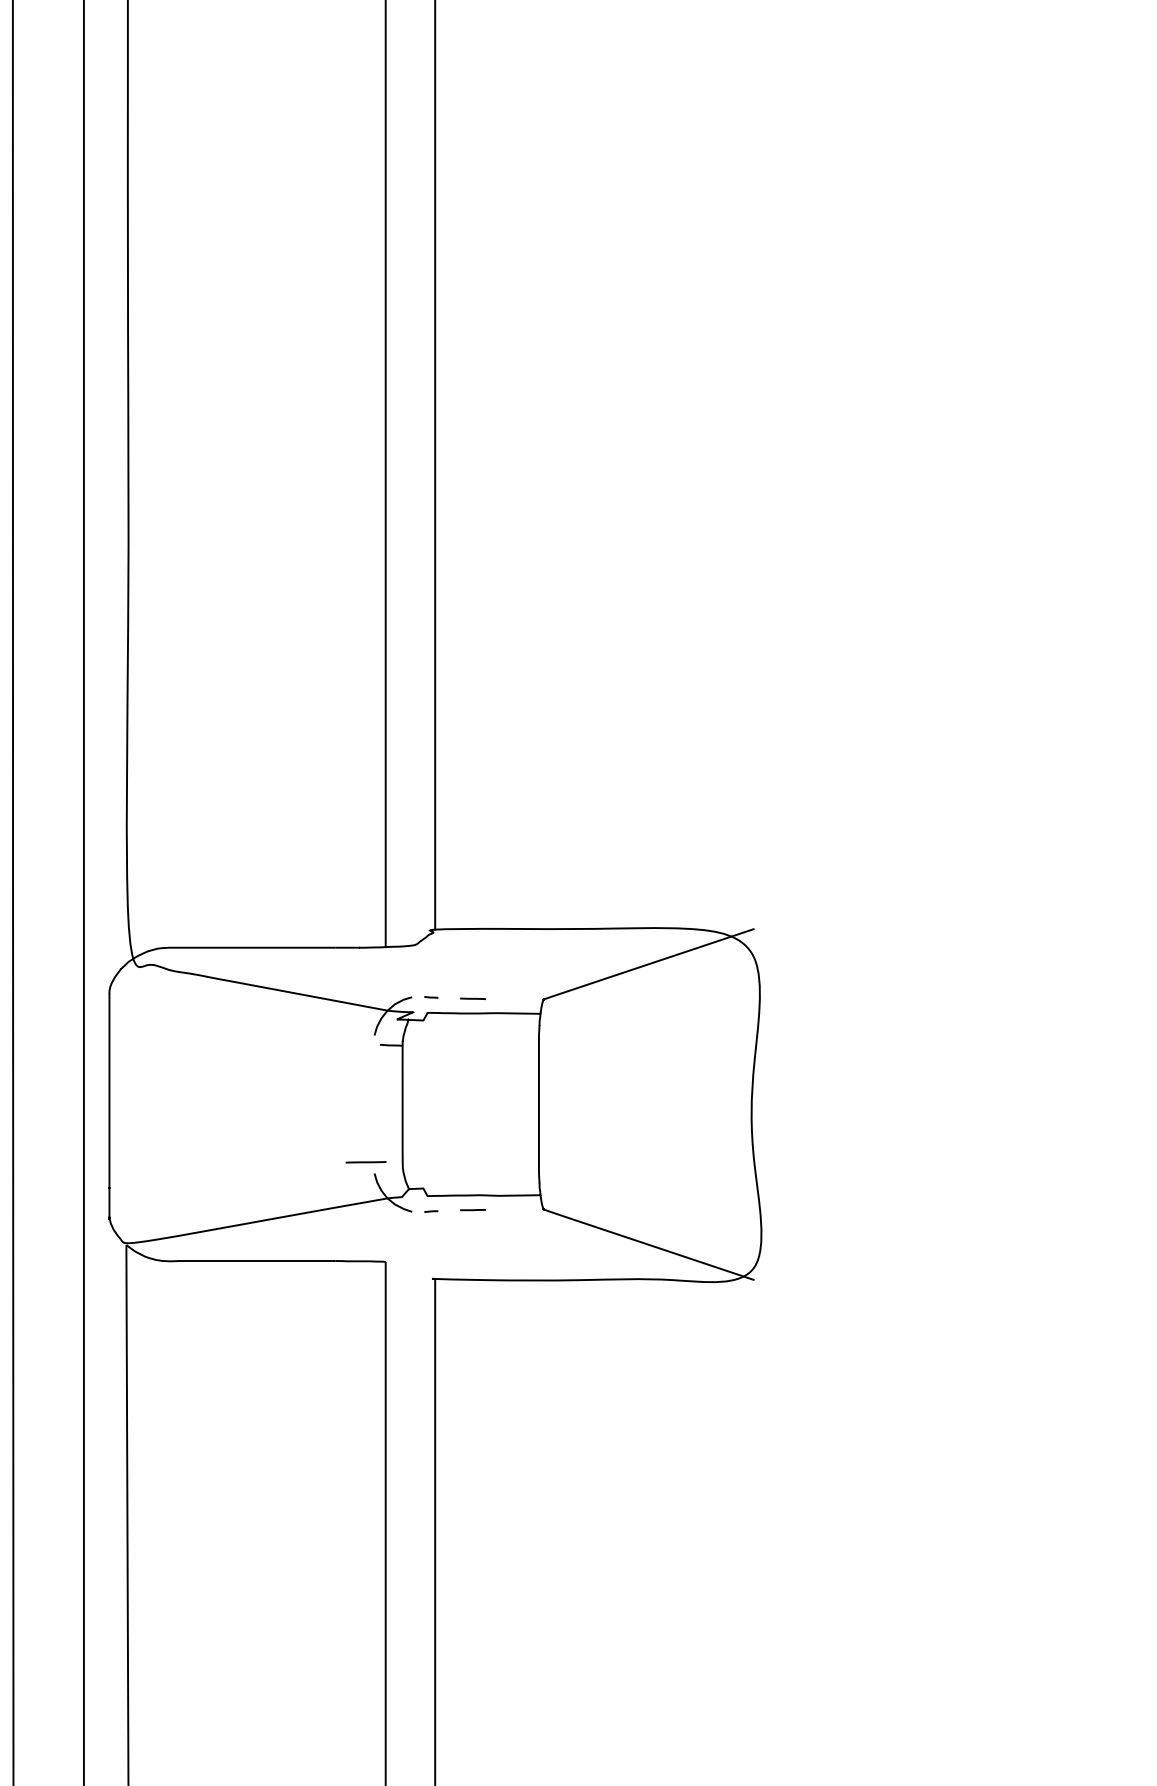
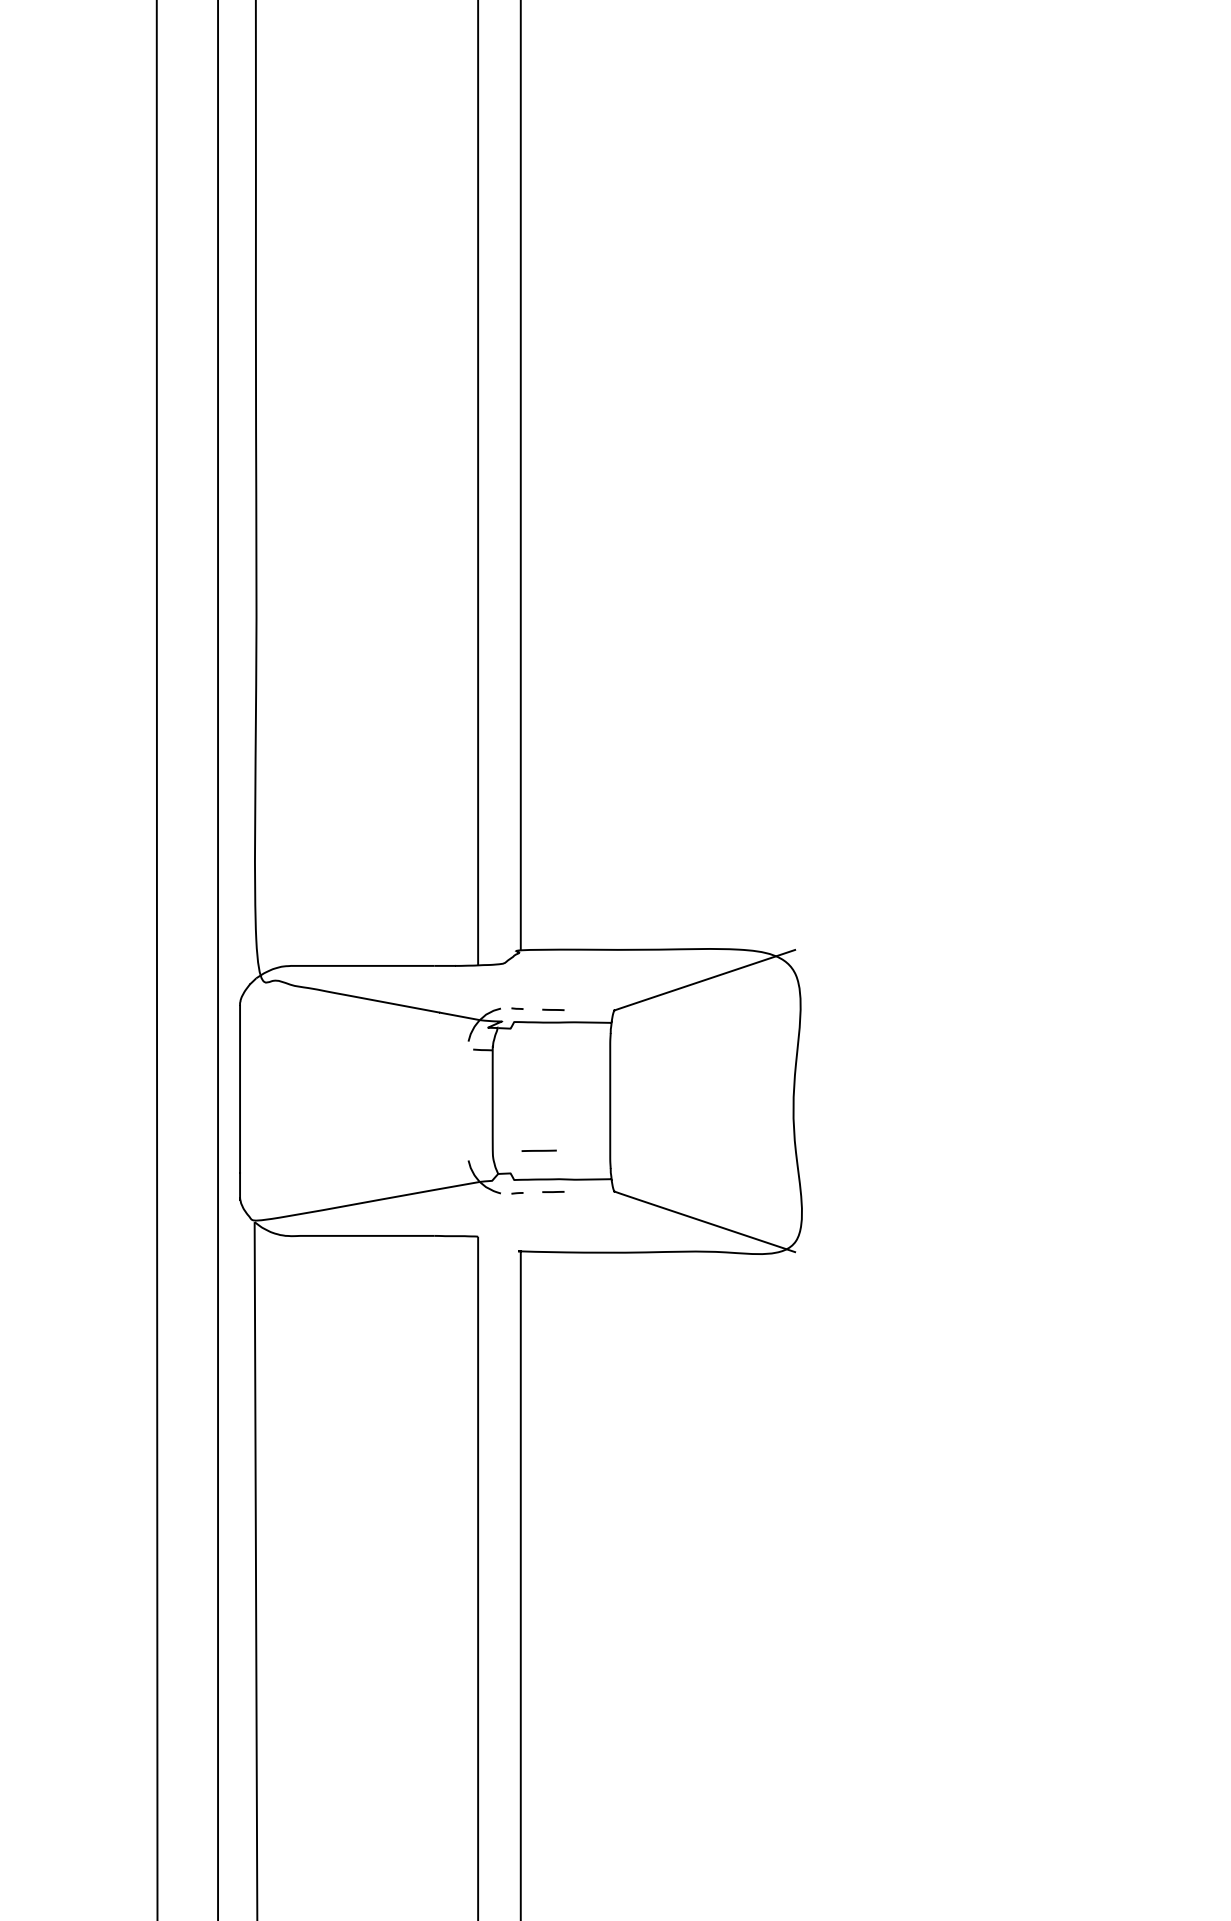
line: (365, 1161) -> (538, 1150), moved

